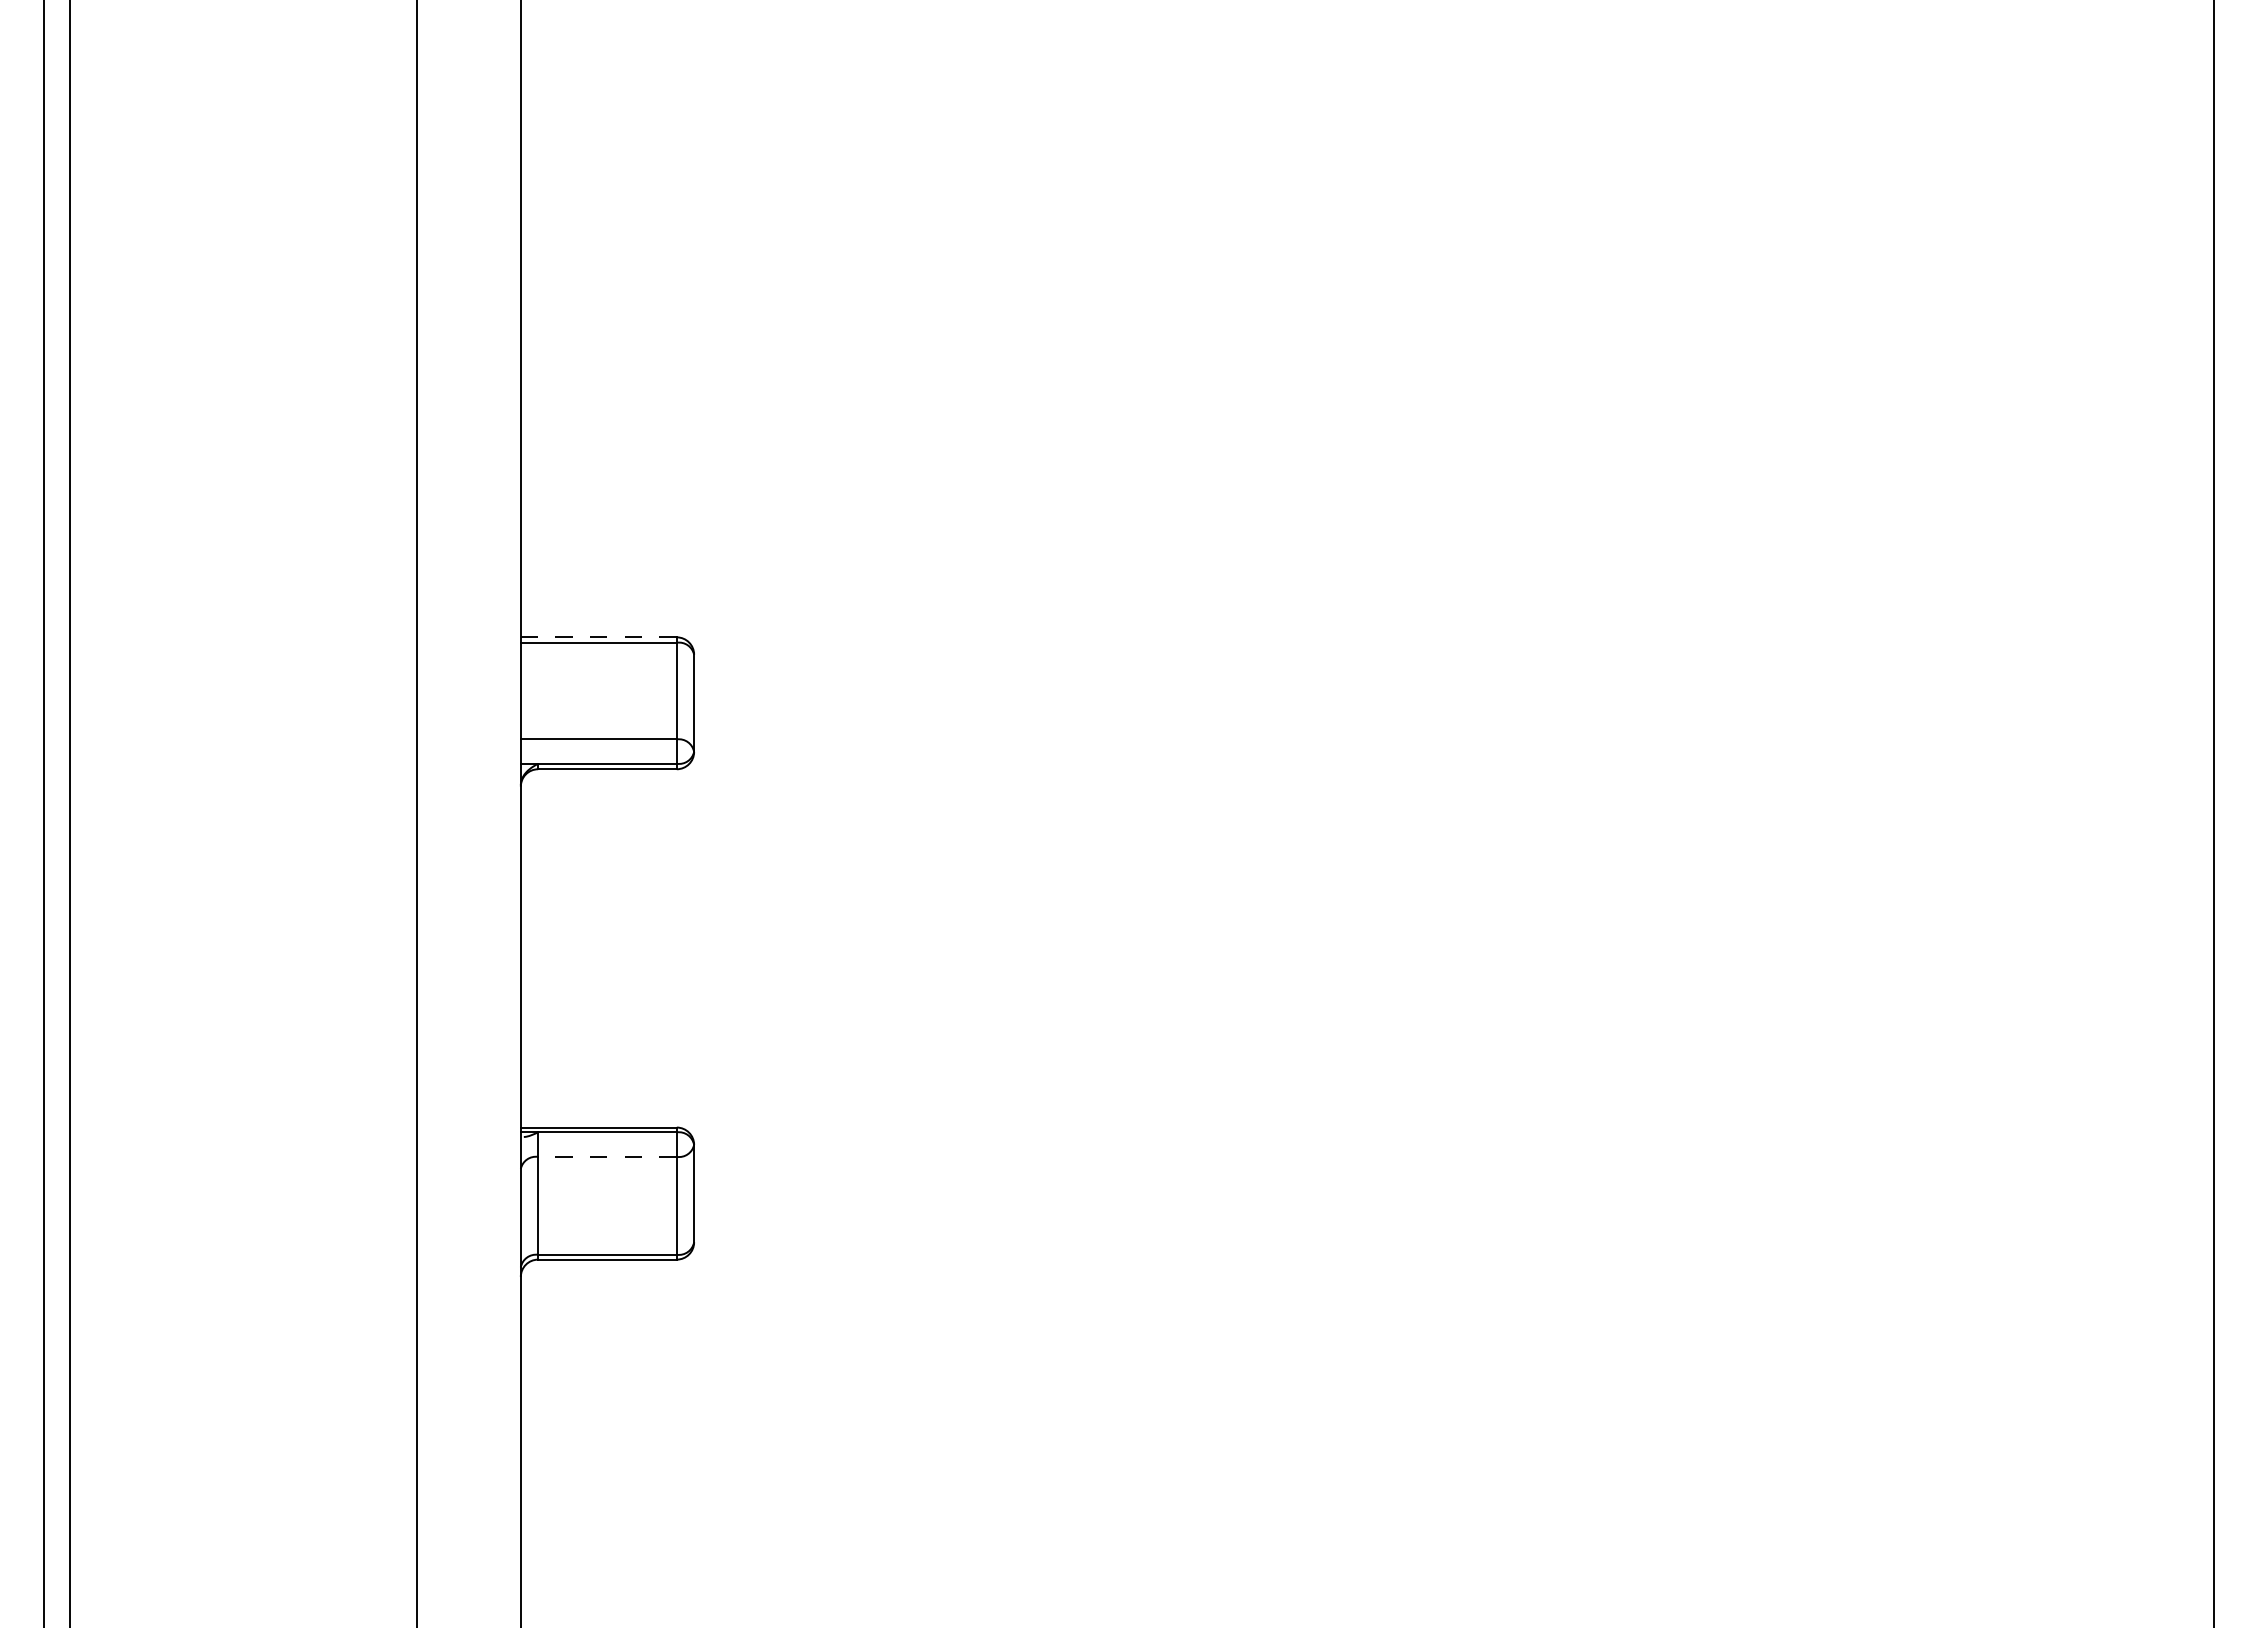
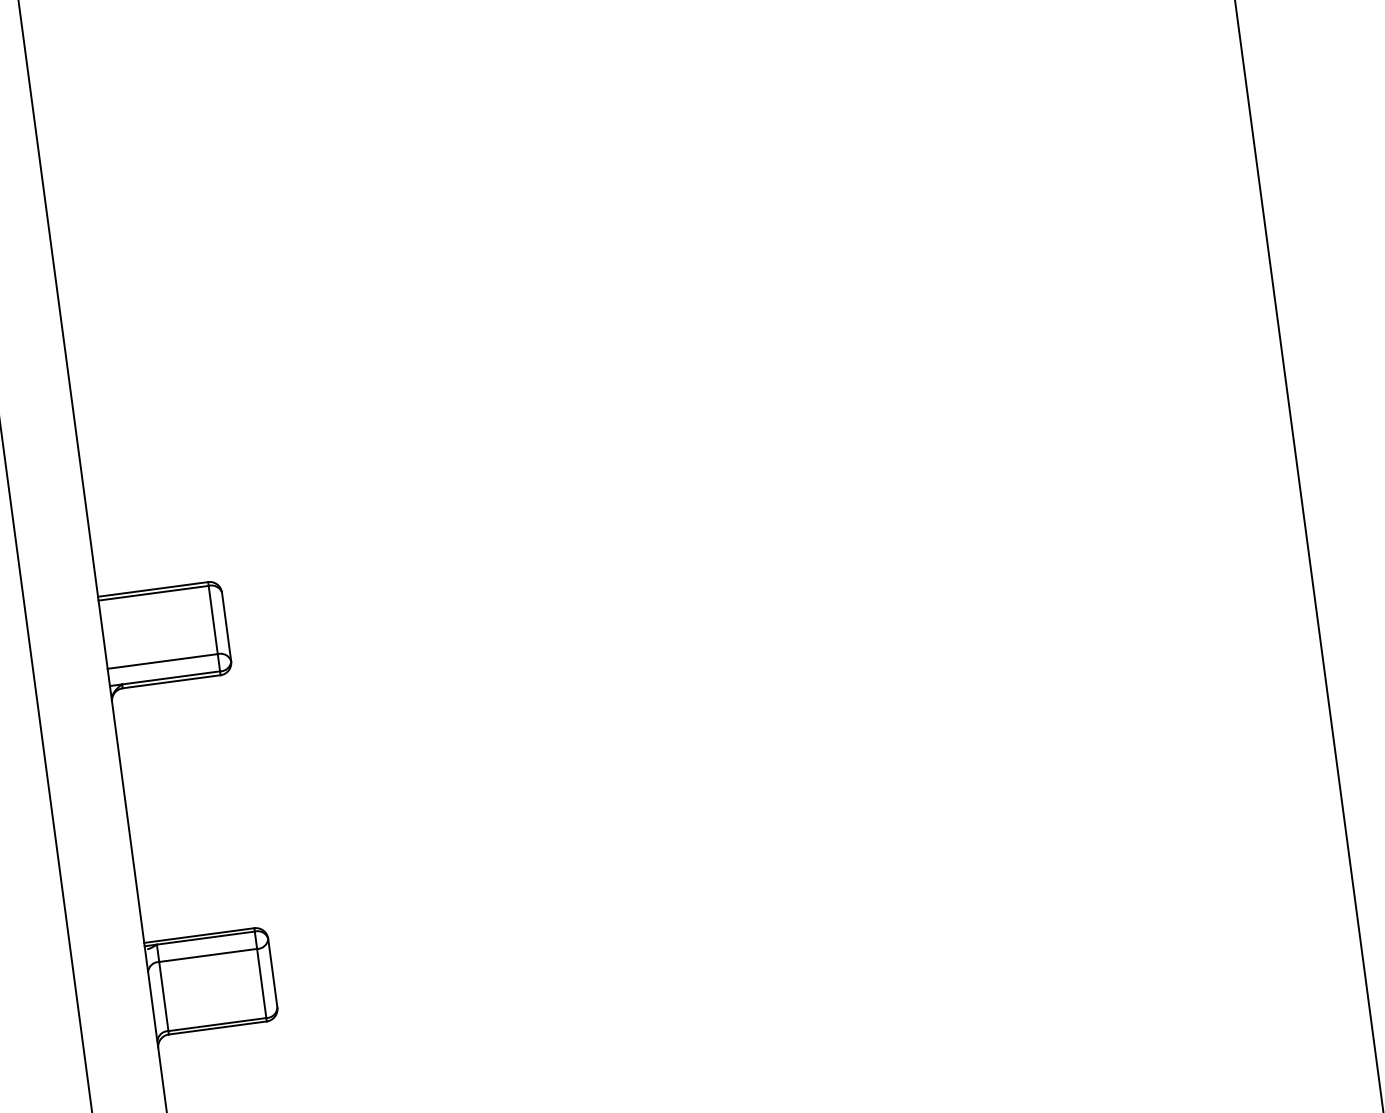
line: (598, 637) -> (152, 589), dashed -> solid
line: (606, 1156) -> (207, 955), dashed -> solid

